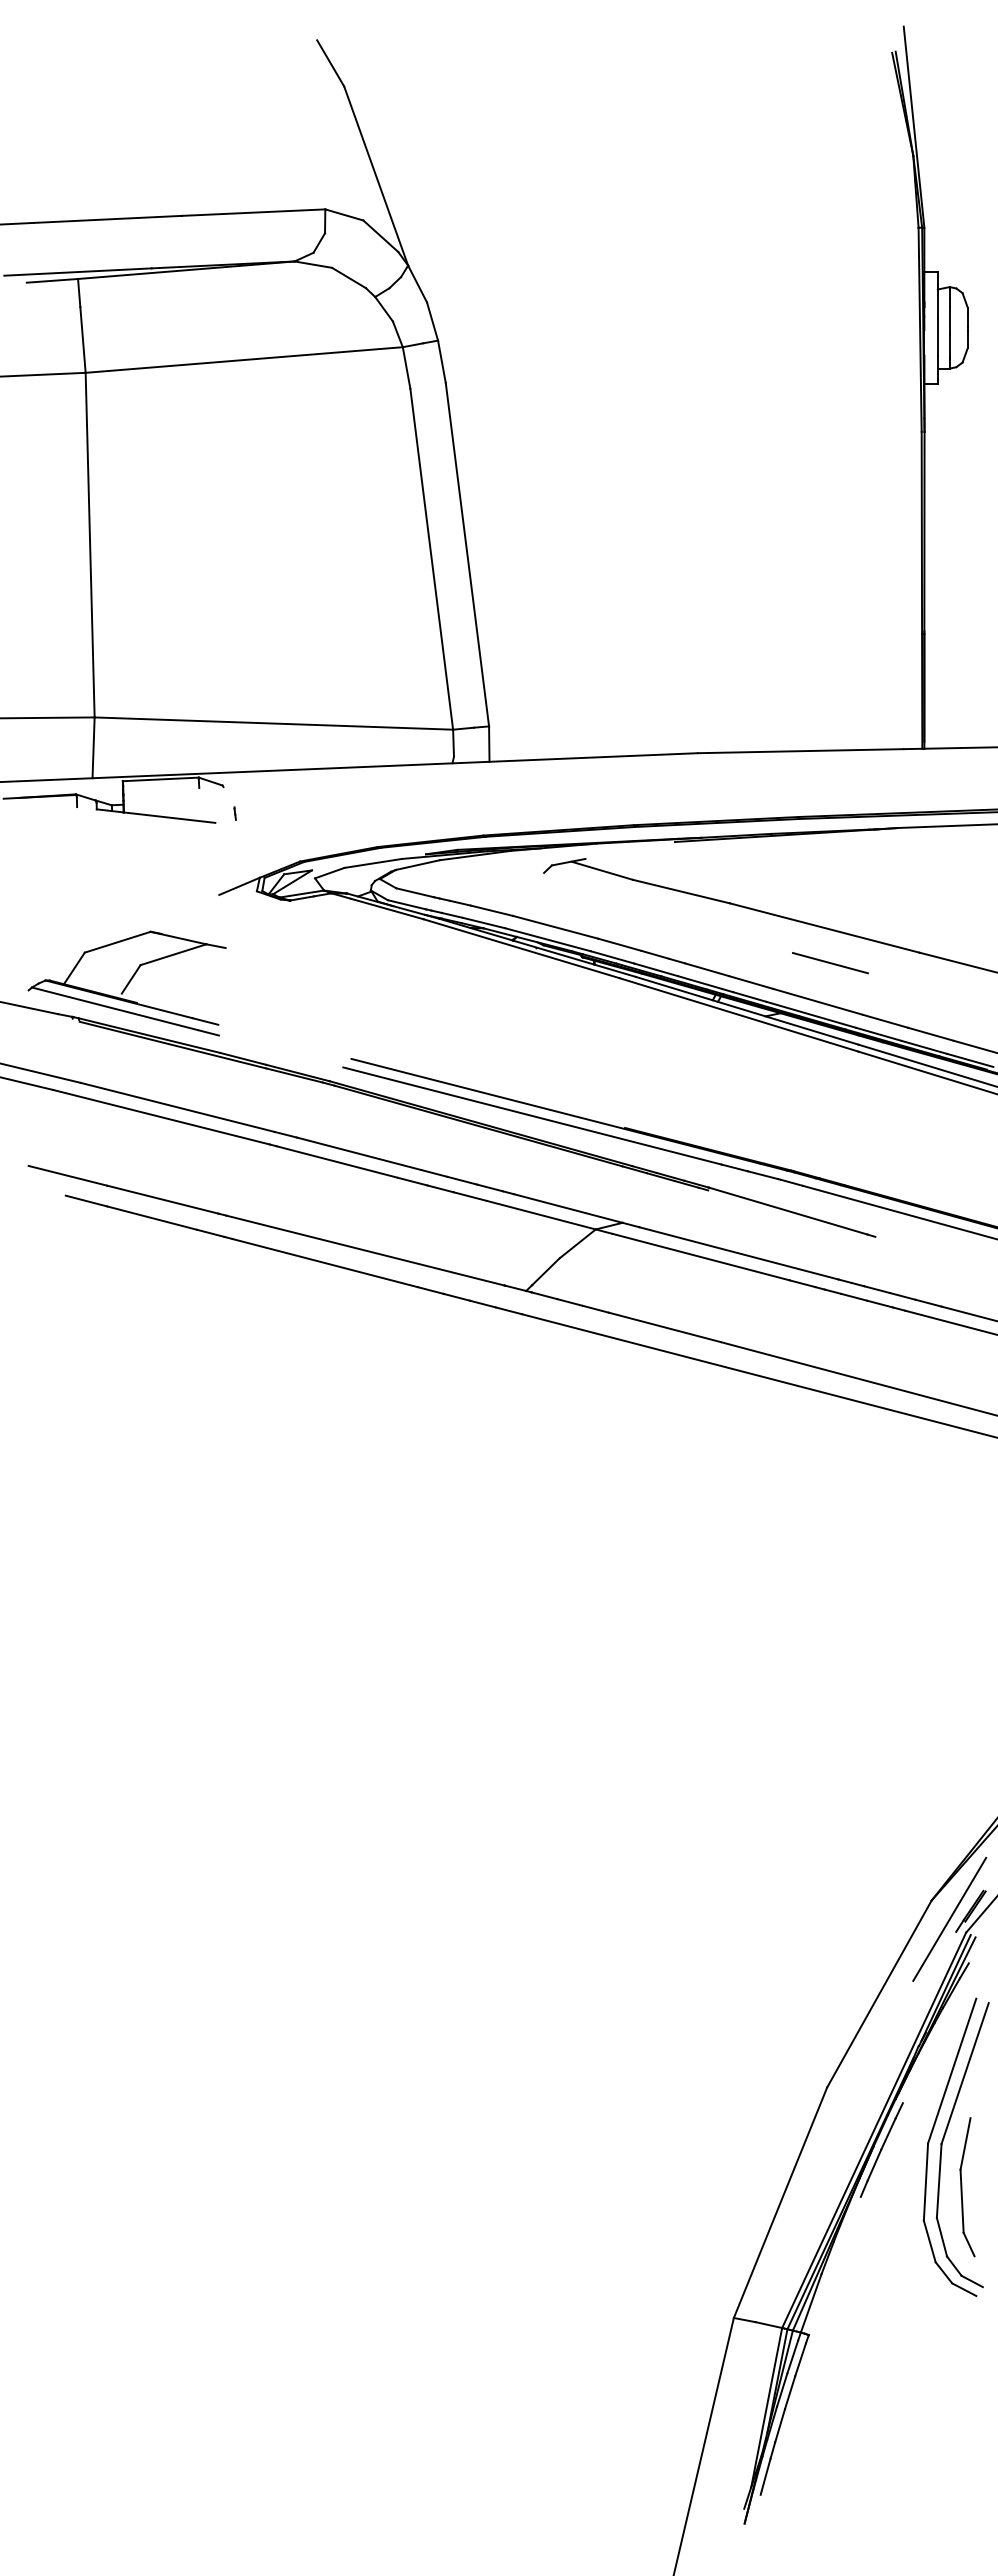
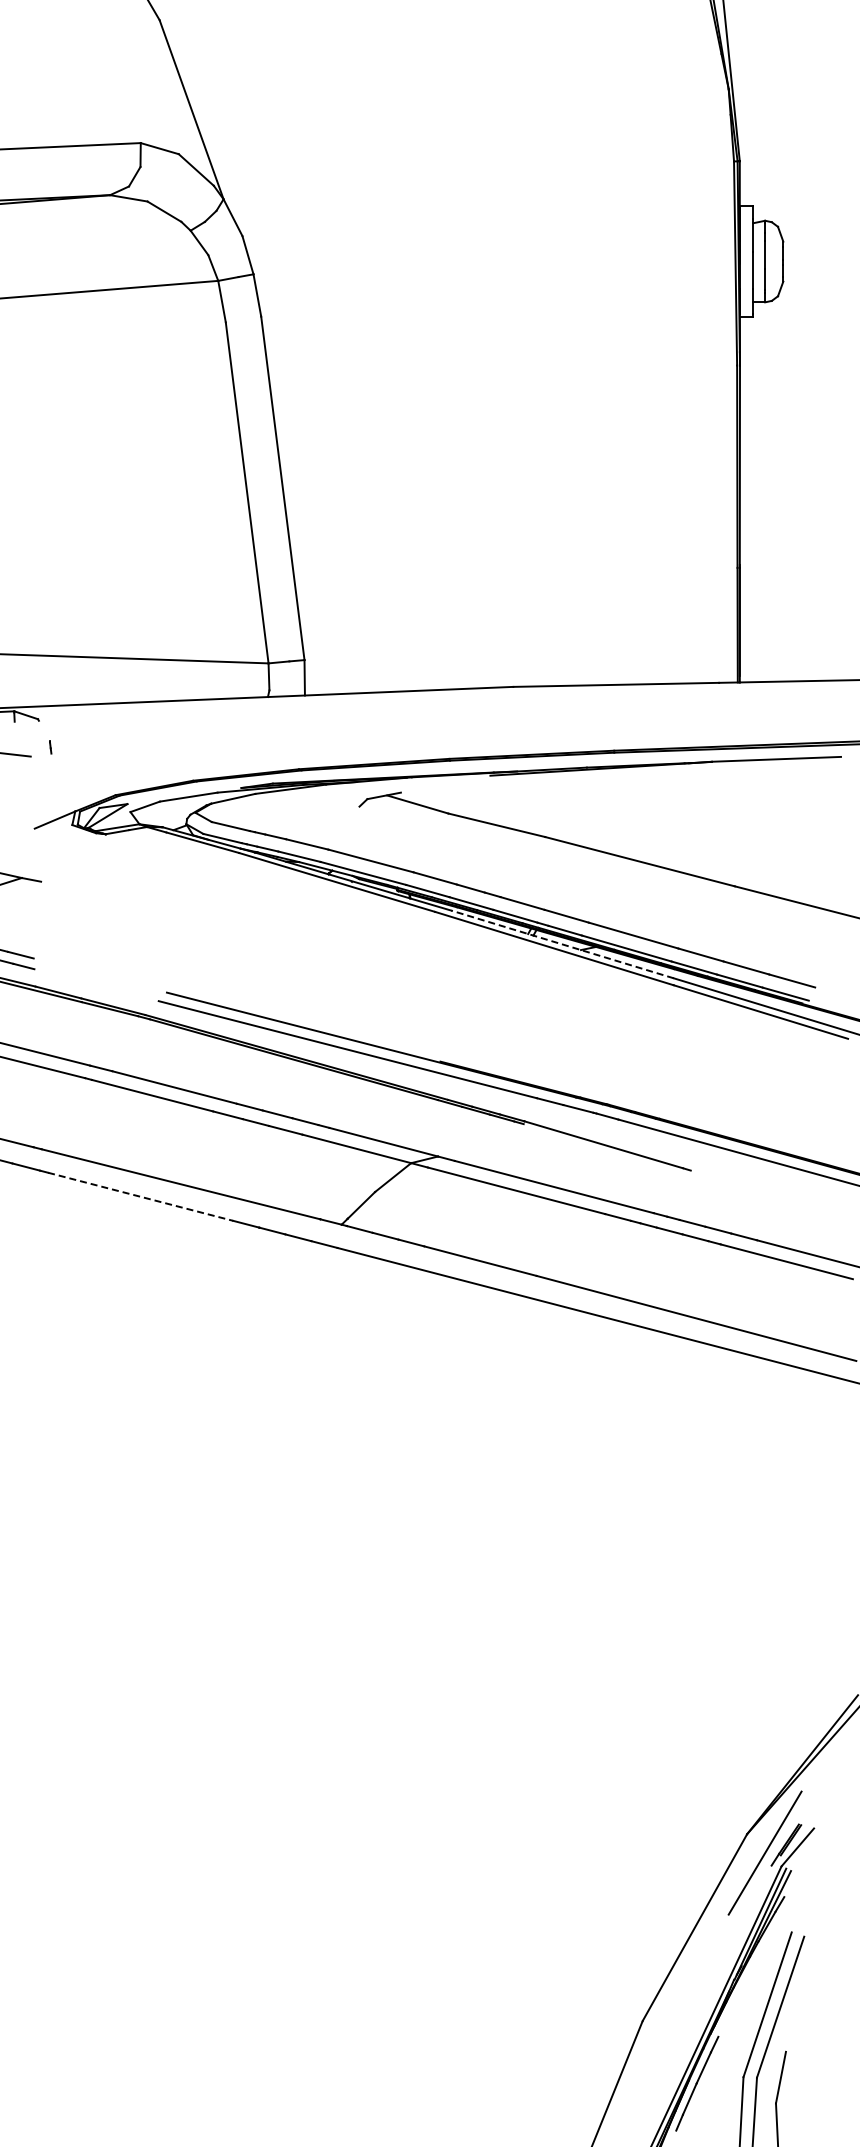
line: (829, 963) -> (644, 897), removed
line: (746, 1010) -> (561, 944), solid -> dashed
line: (325, 1263) -> (140, 1197), solid -> dashed

